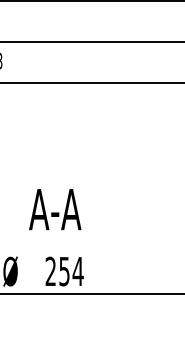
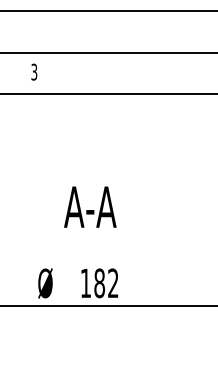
text: (55, 208) -> (90, 206), moved
text: (64, 271) -> (99, 283), 254 -> 182

